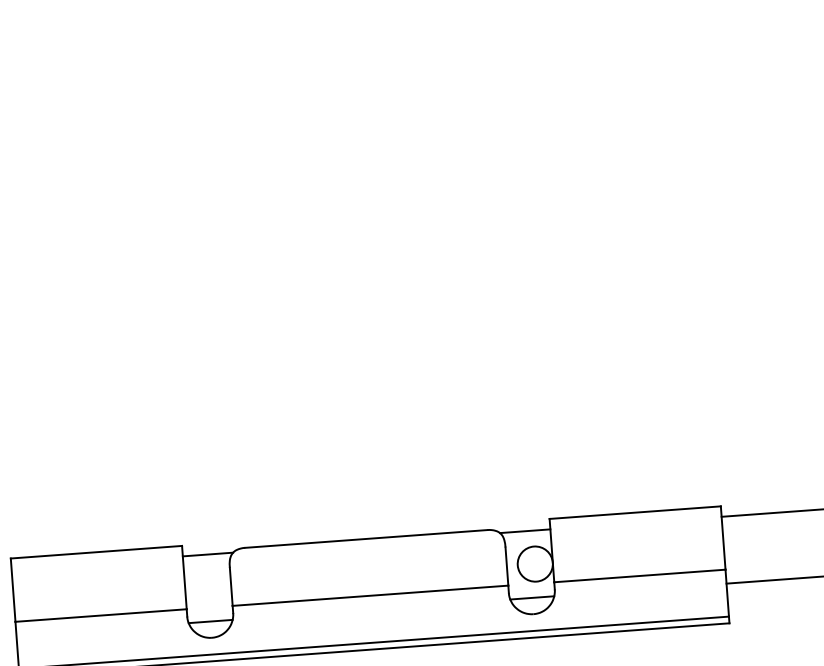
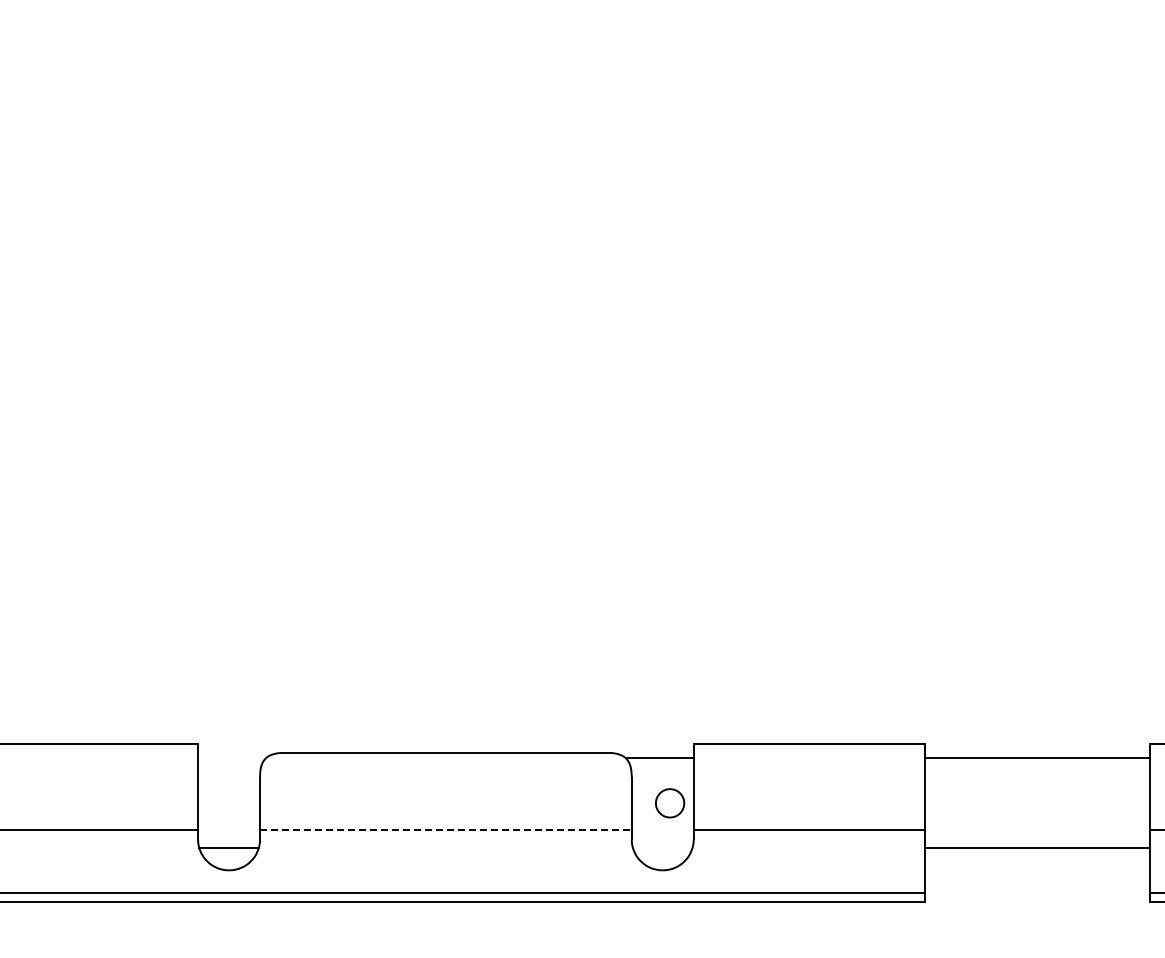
line: (207, 554) -> (231, 758), removed
circle: (534, 563) -> (669, 802), size x0.6
line: (370, 595) -> (445, 829), solid -> dashed
line: (532, 598) -> (662, 848), removed

